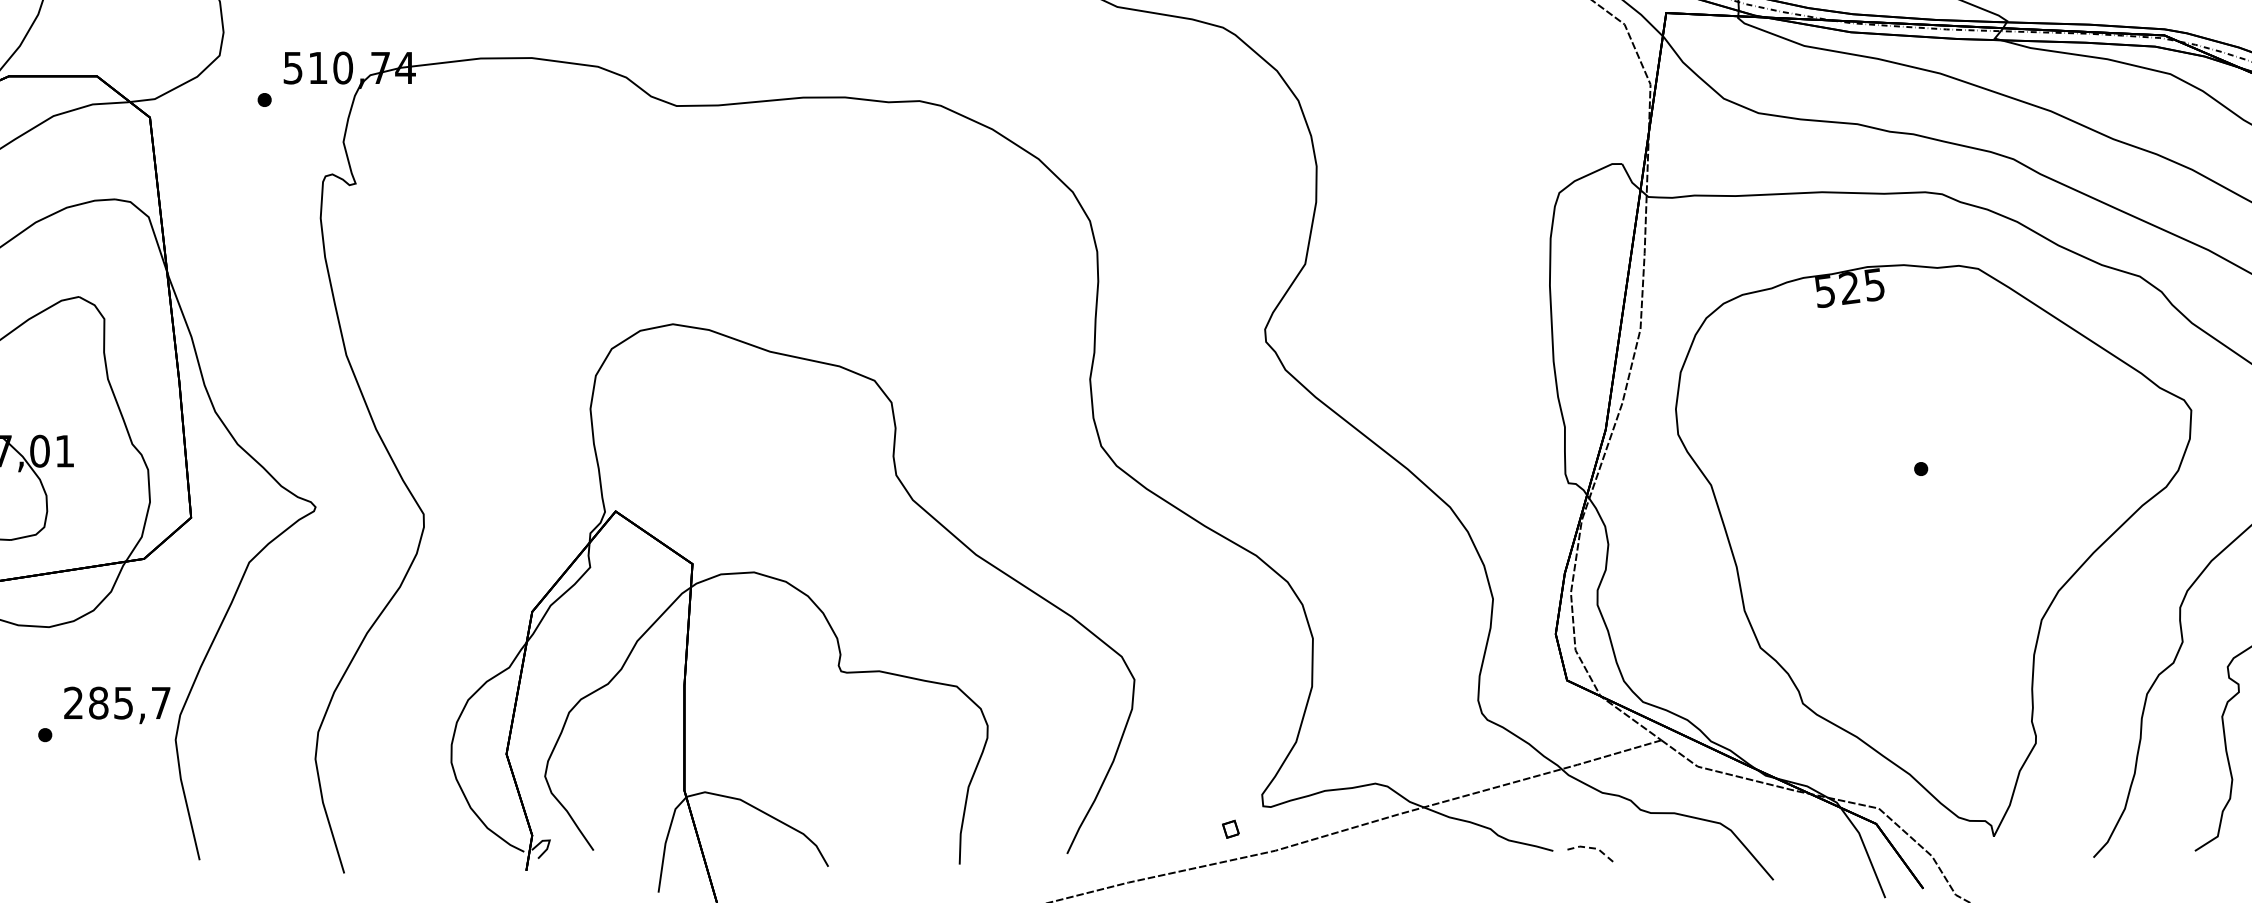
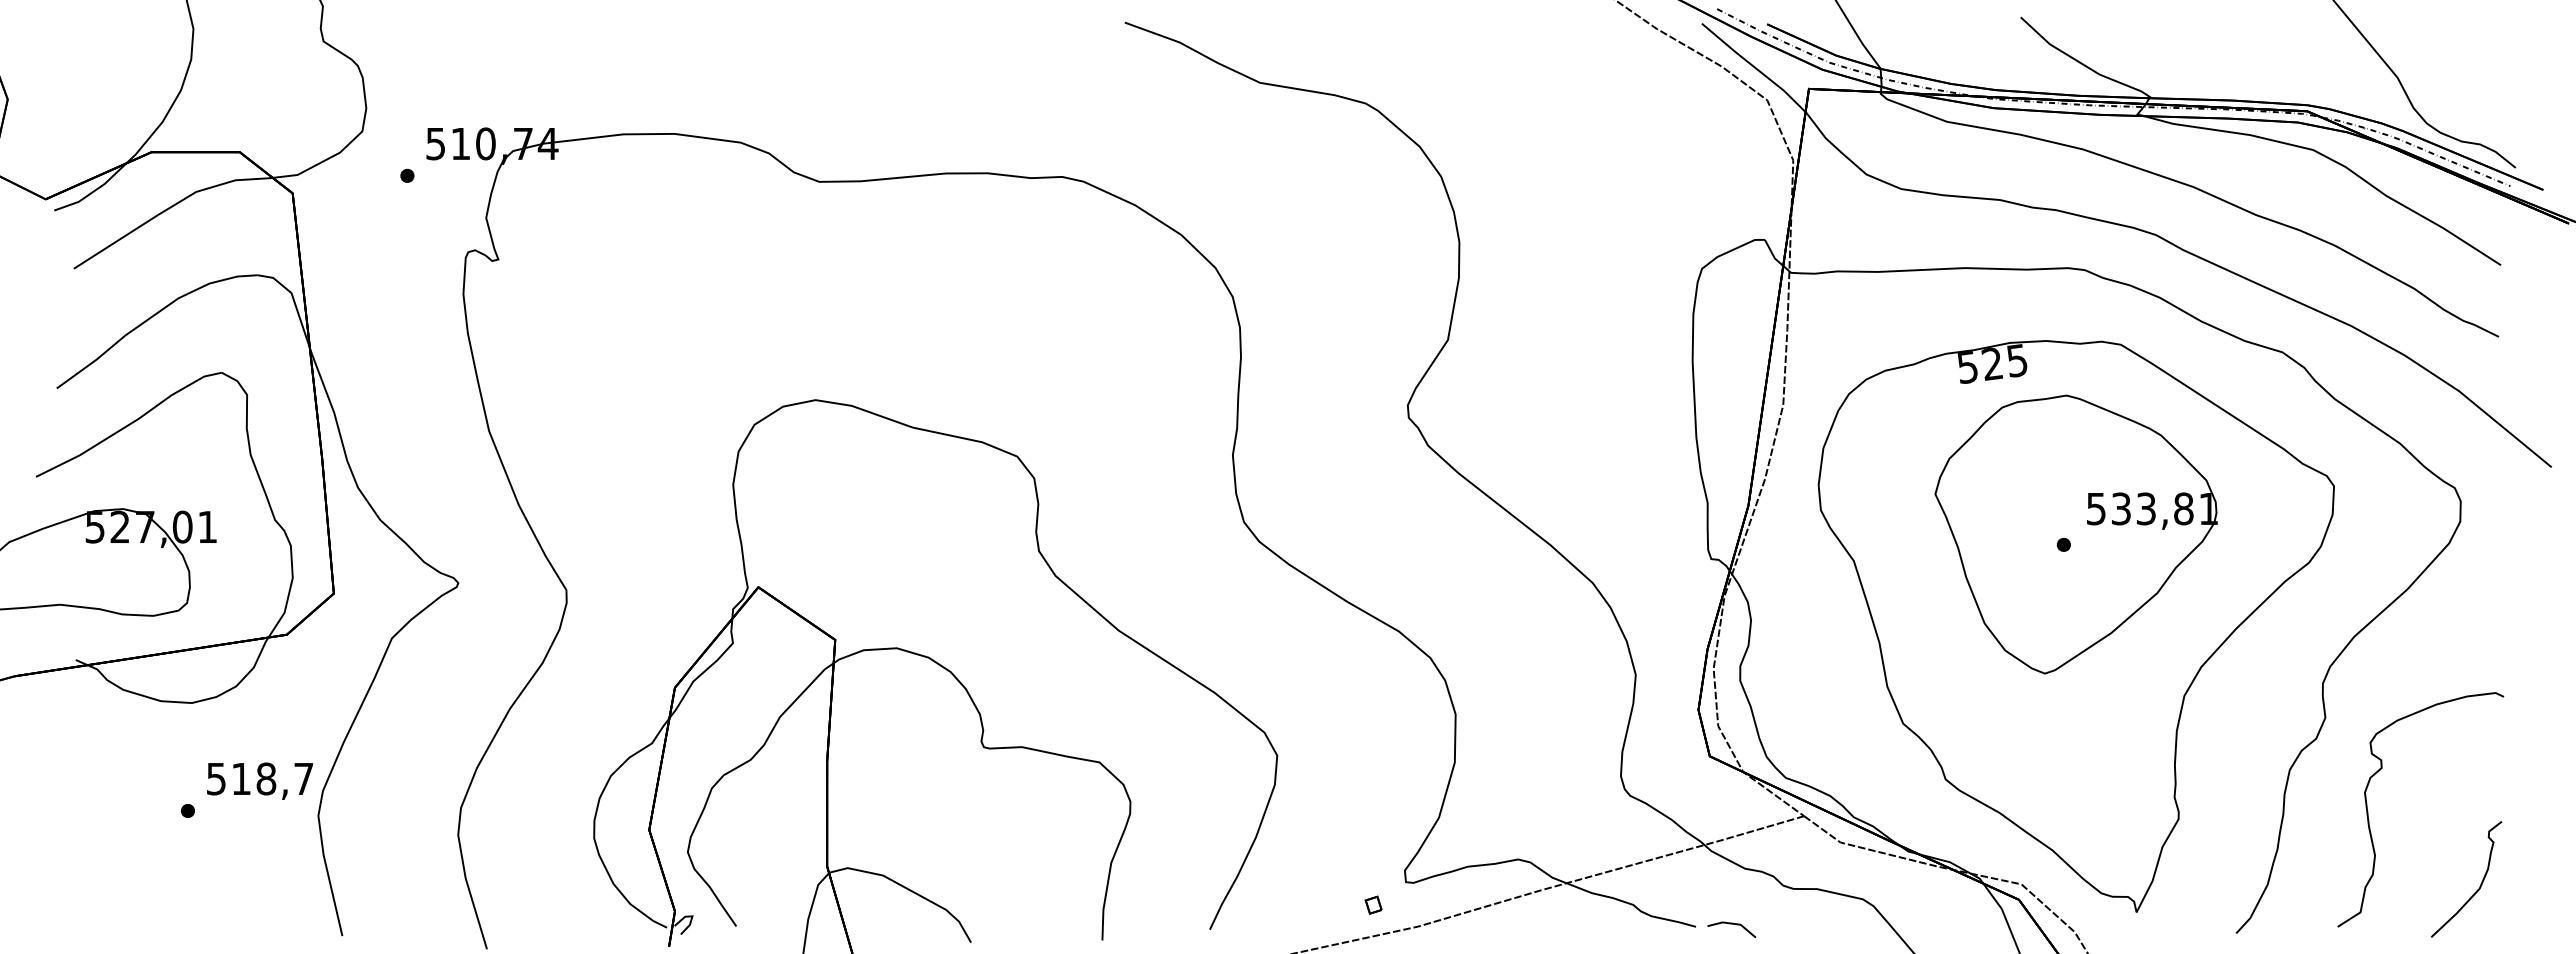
part: (1932, 458) -> (2075, 534), added
text: (98, 702) -> (241, 778), 285,7 -> 518,7
line: (1590, 847) -> (1733, 923), dashed -> solid

